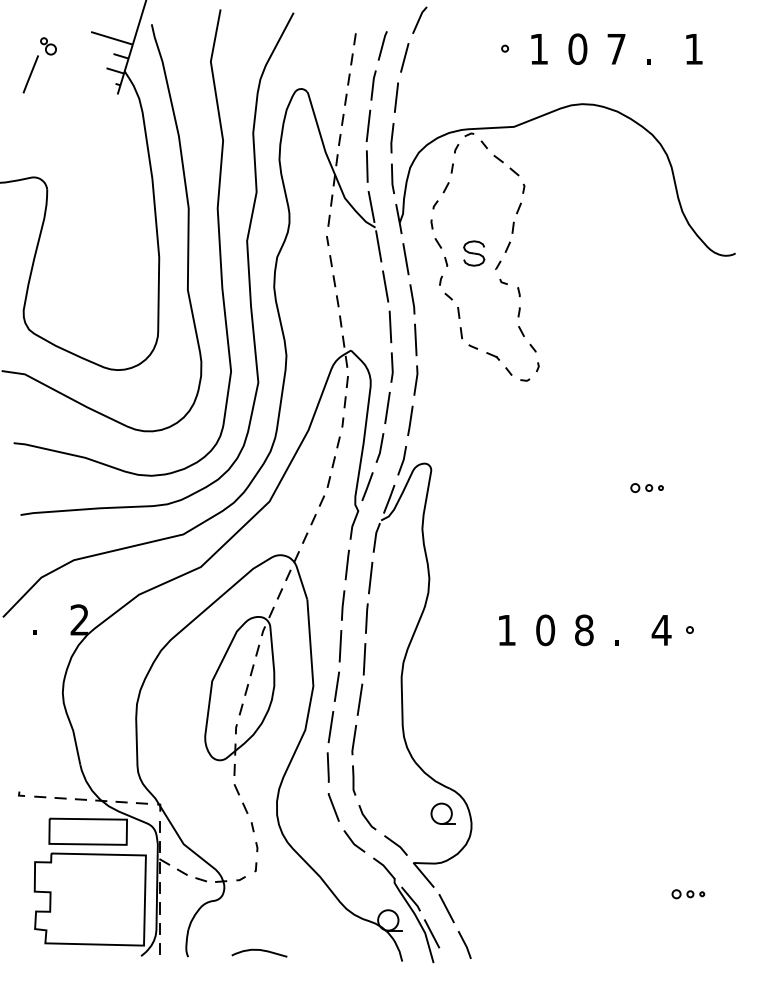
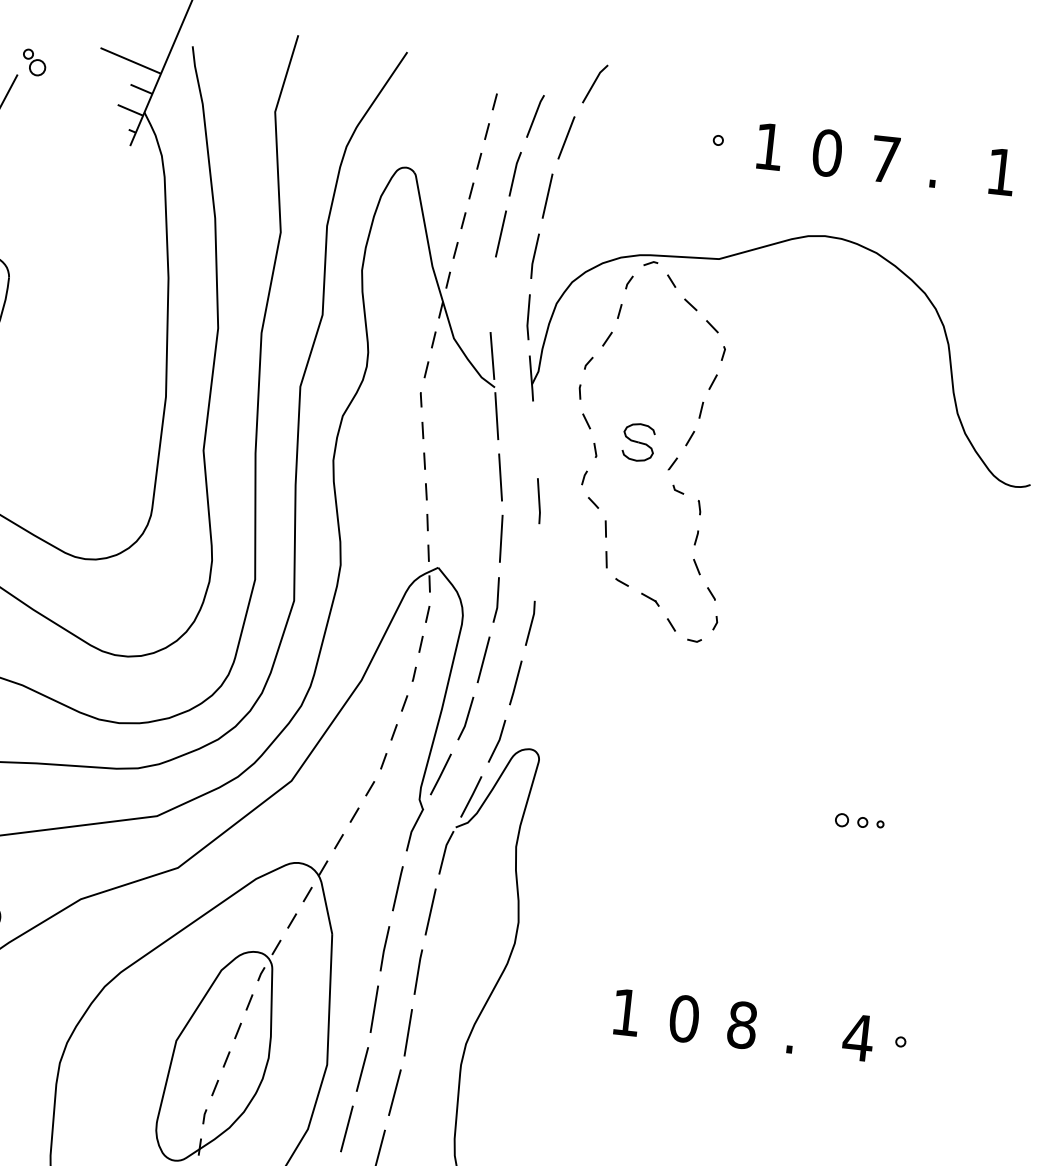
line: (366, 166) -> (491, 294), removed
line: (405, 259) -> (534, 440), removed
line: (415, 339) -> (536, 561), removed

